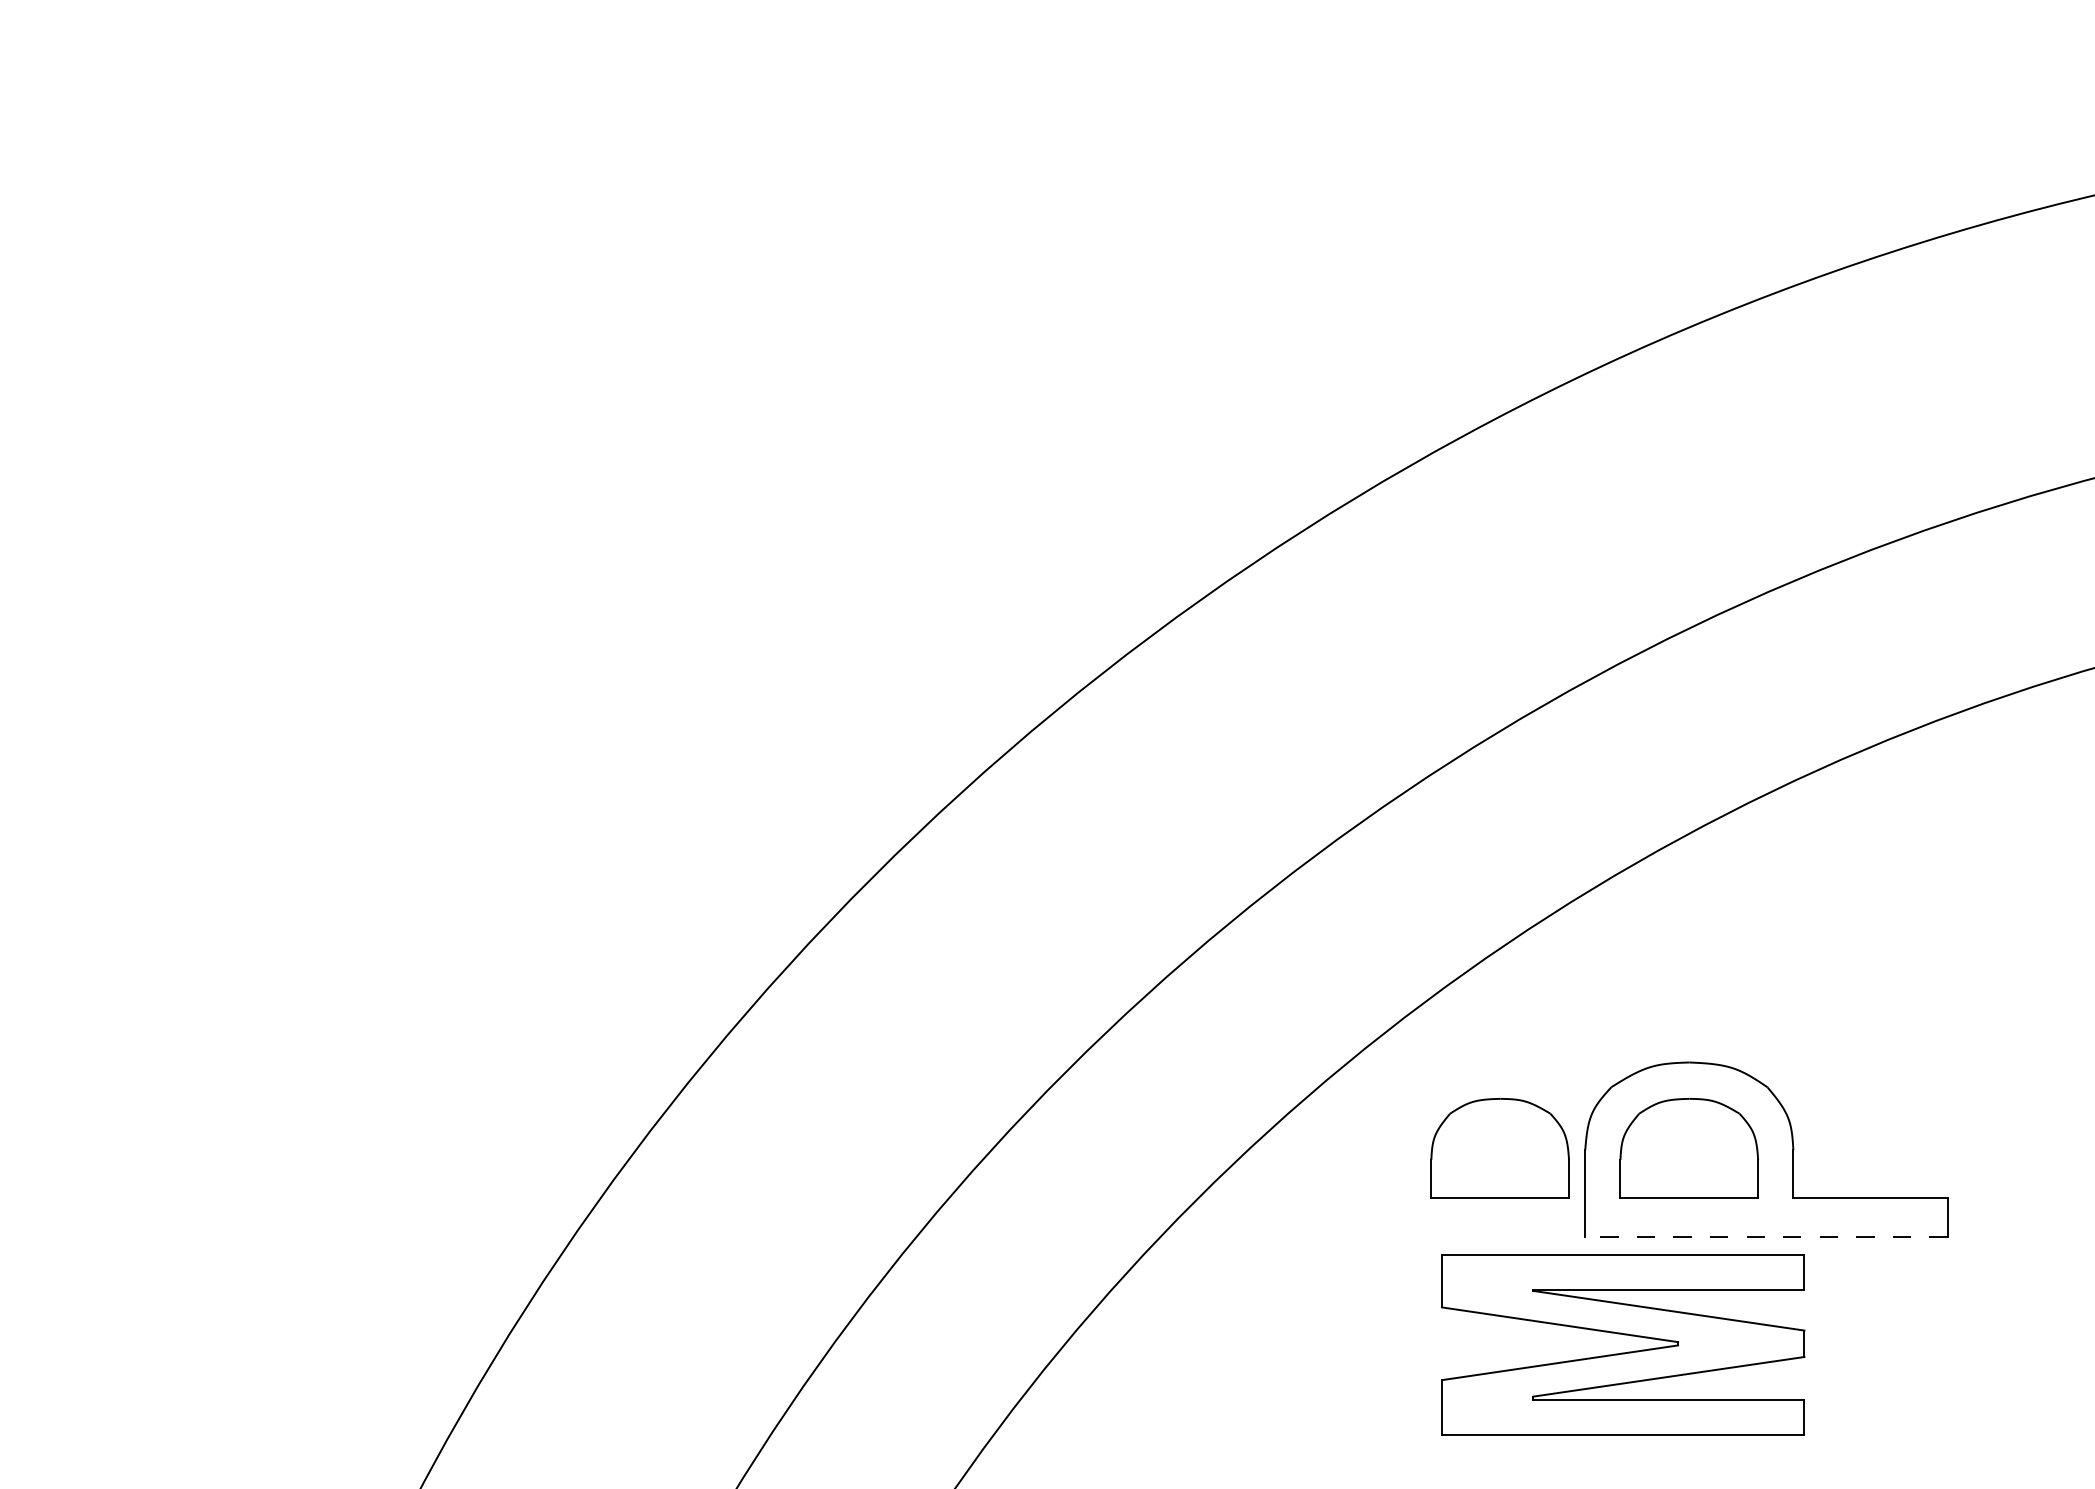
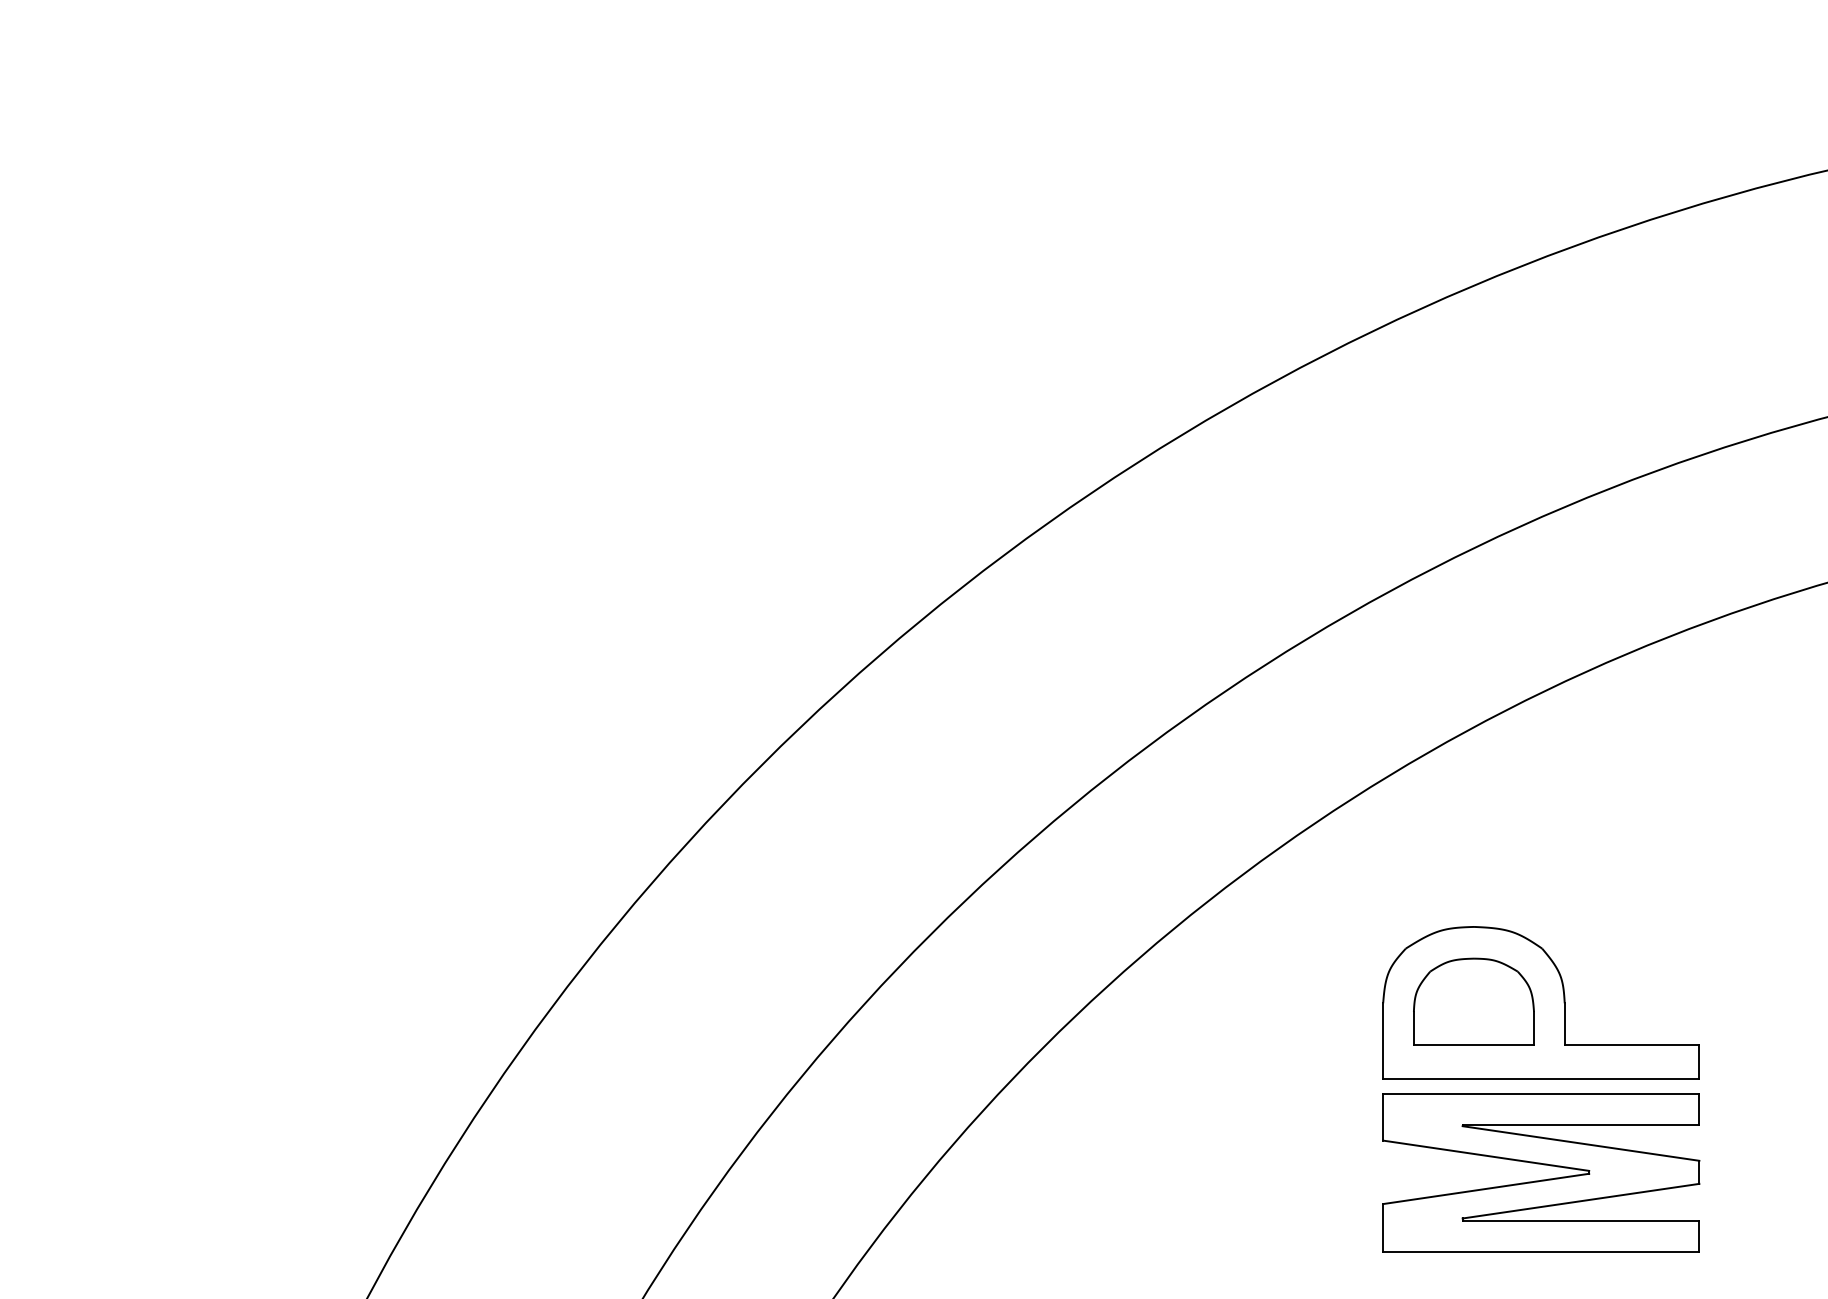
part: (1499, 1147) -> (1308, 1001), removed
line: (1765, 1237) -> (1540, 1079), dashed -> solid
part: (1623, 1351) -> (1541, 1179), moved

